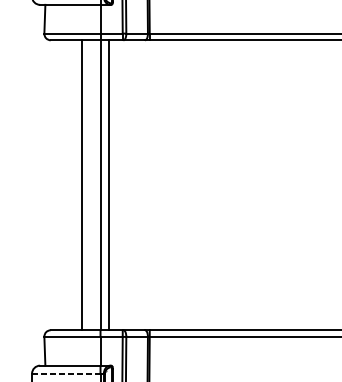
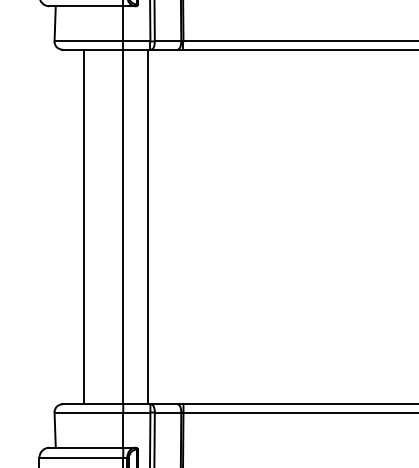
line: (81, 184) -> (83, 226), moved
line: (108, 184) -> (147, 226), moved
line: (66, 373) -> (81, 457), dashed -> solid

